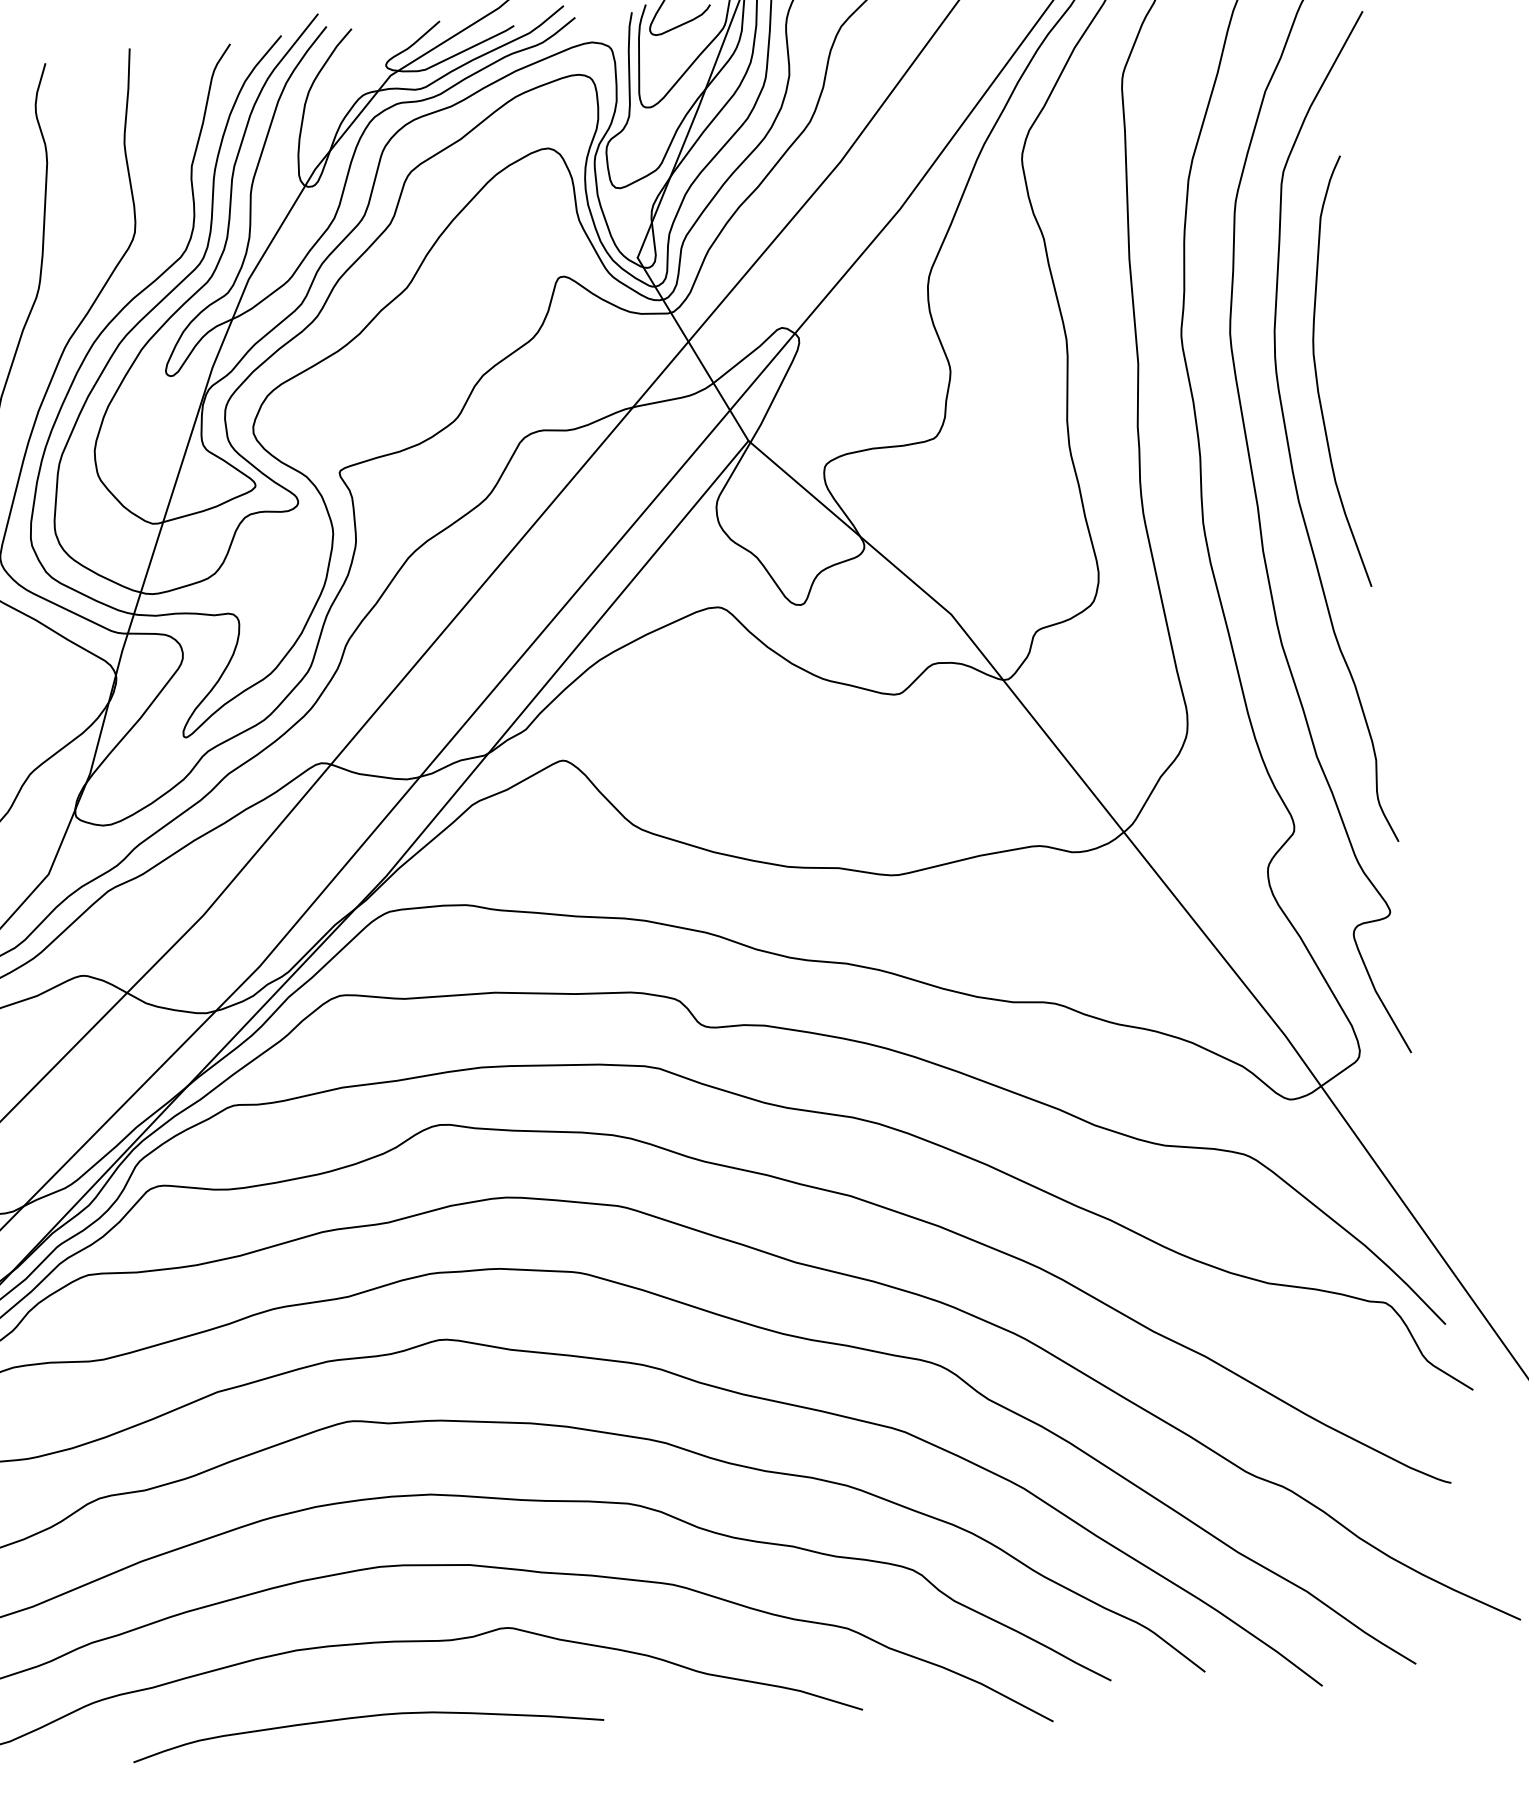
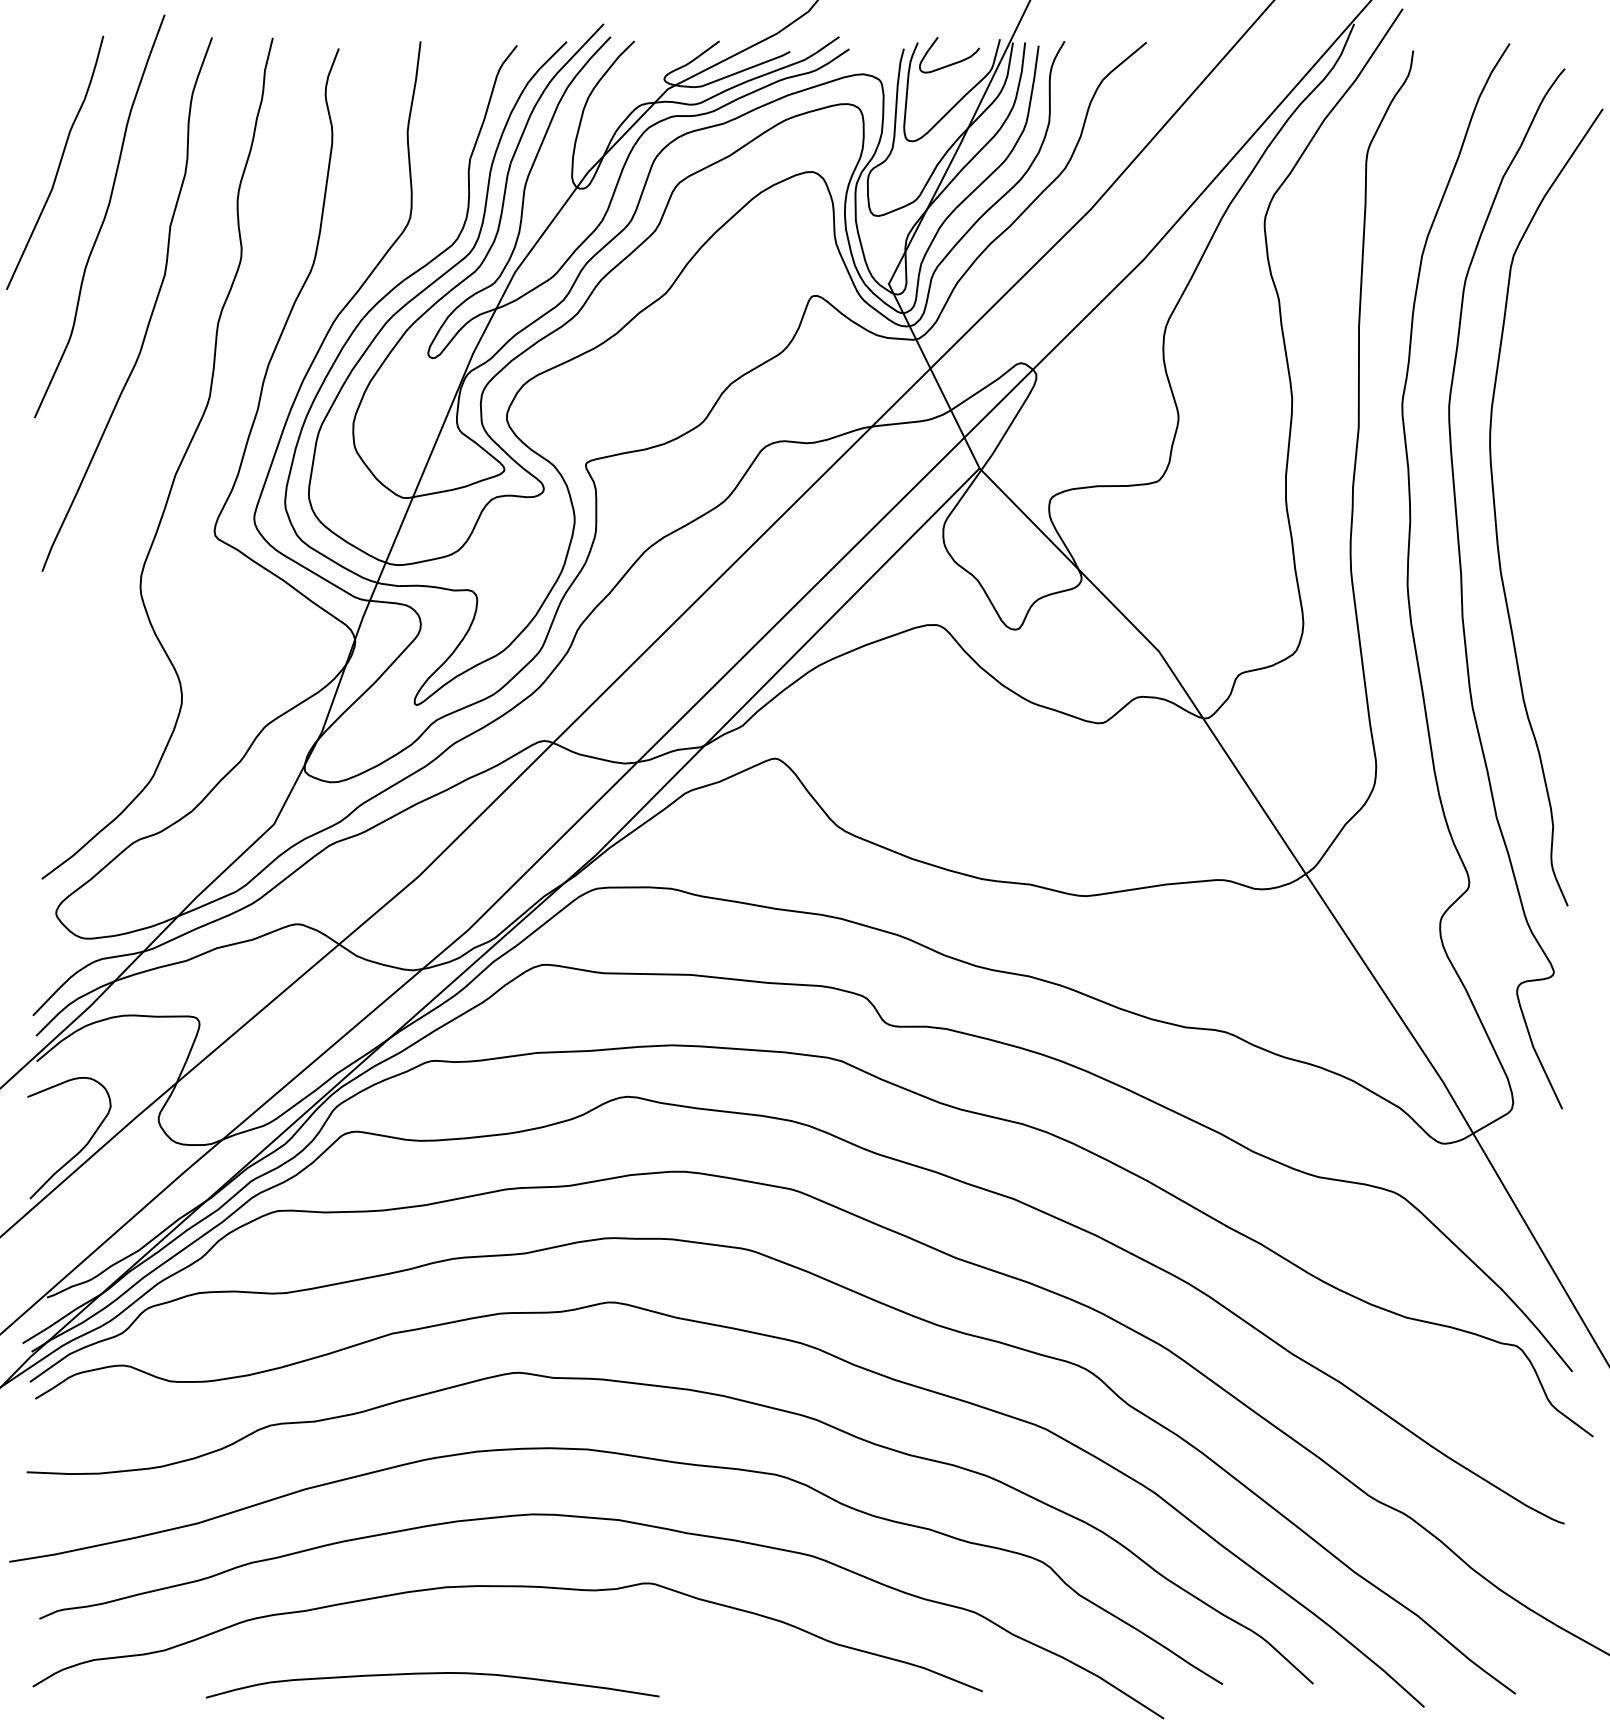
curve: (1316, 374) -> (1528, 452), removed
curve: (366, 1717) -> (432, 1674), moved

